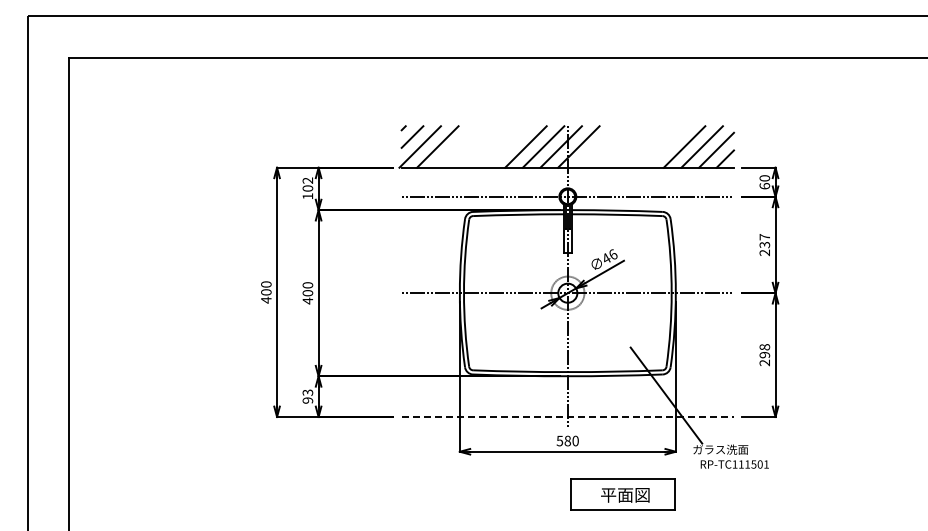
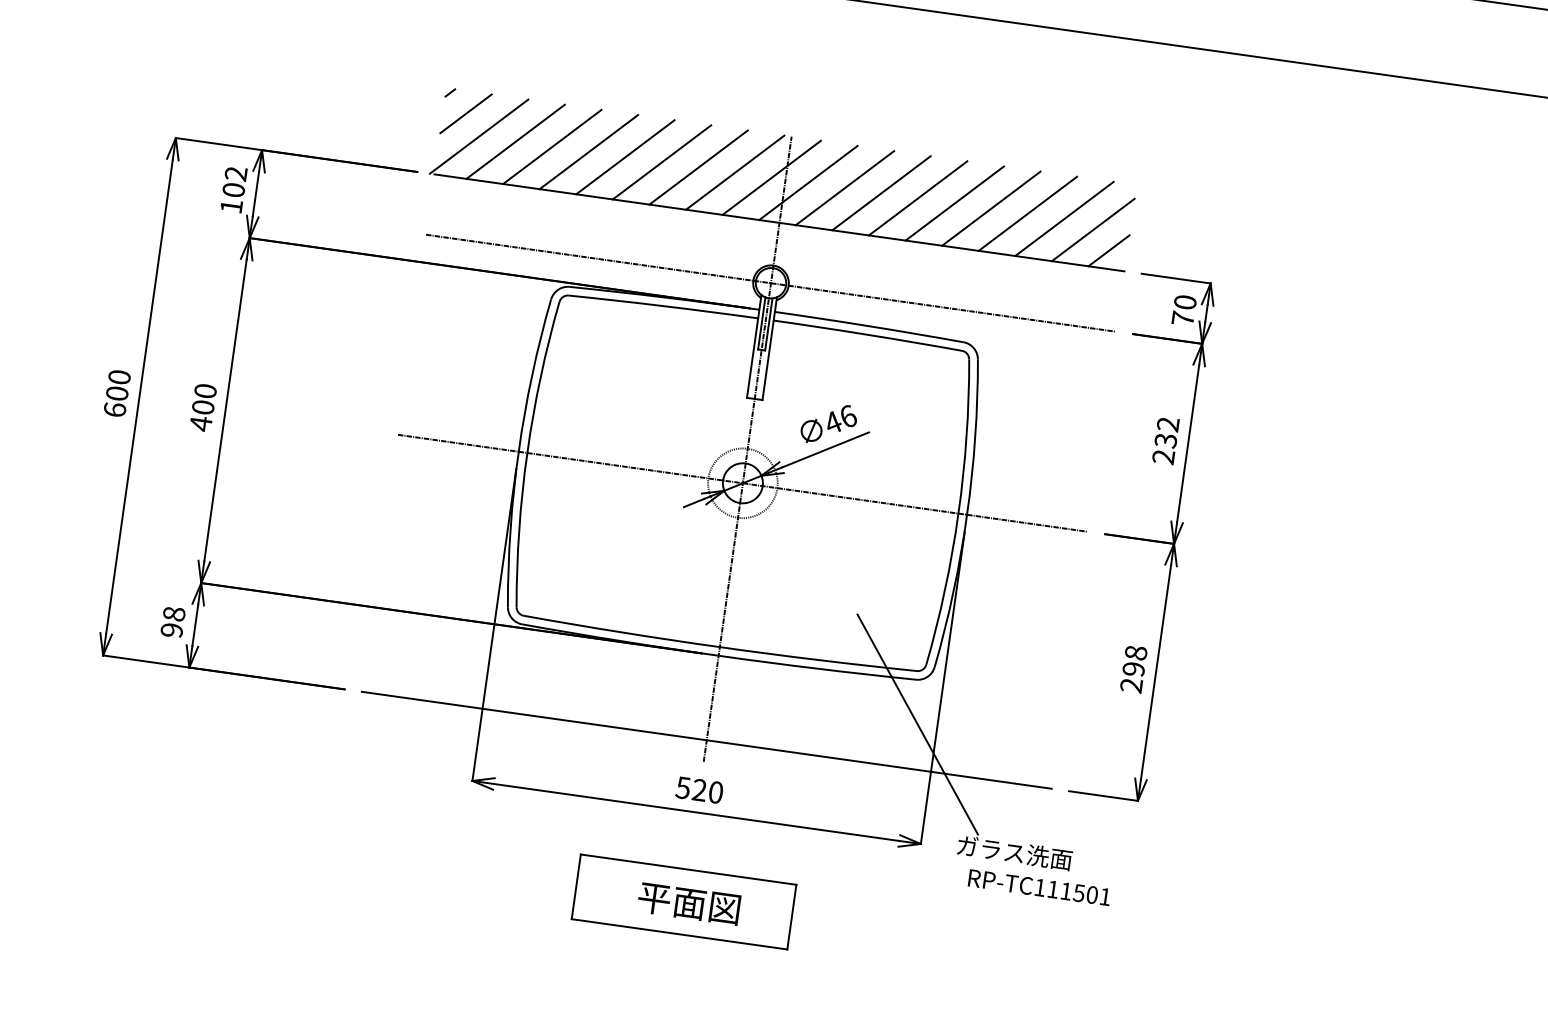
line: (455, 146) -> (552, 145), added
line: (472, 146) -> (587, 150), added
line: (490, 146) -> (625, 156), added
line: (508, 146) -> (662, 161), added
line: (596, 146) -> (845, 187), added
line: (613, 146) -> (880, 192), added
line: (631, 146) -> (917, 197), added
line: (649, 146) -> (955, 202), added
line: (666, 146) -> (990, 207), added
text: (764, 186) -> (1182, 319), 60 -> 70
text: (764, 237) -> (1167, 425), 237 -> 232
text: (266, 299) -> (115, 408), 400 -> 600
text: (307, 392) -> (173, 613), 93 -> 98
line: (568, 416) -> (708, 739), dashed -> solid
text: (567, 440) -> (699, 788), 580 -> 520
part: (622, 494) -> (683, 901), moved

